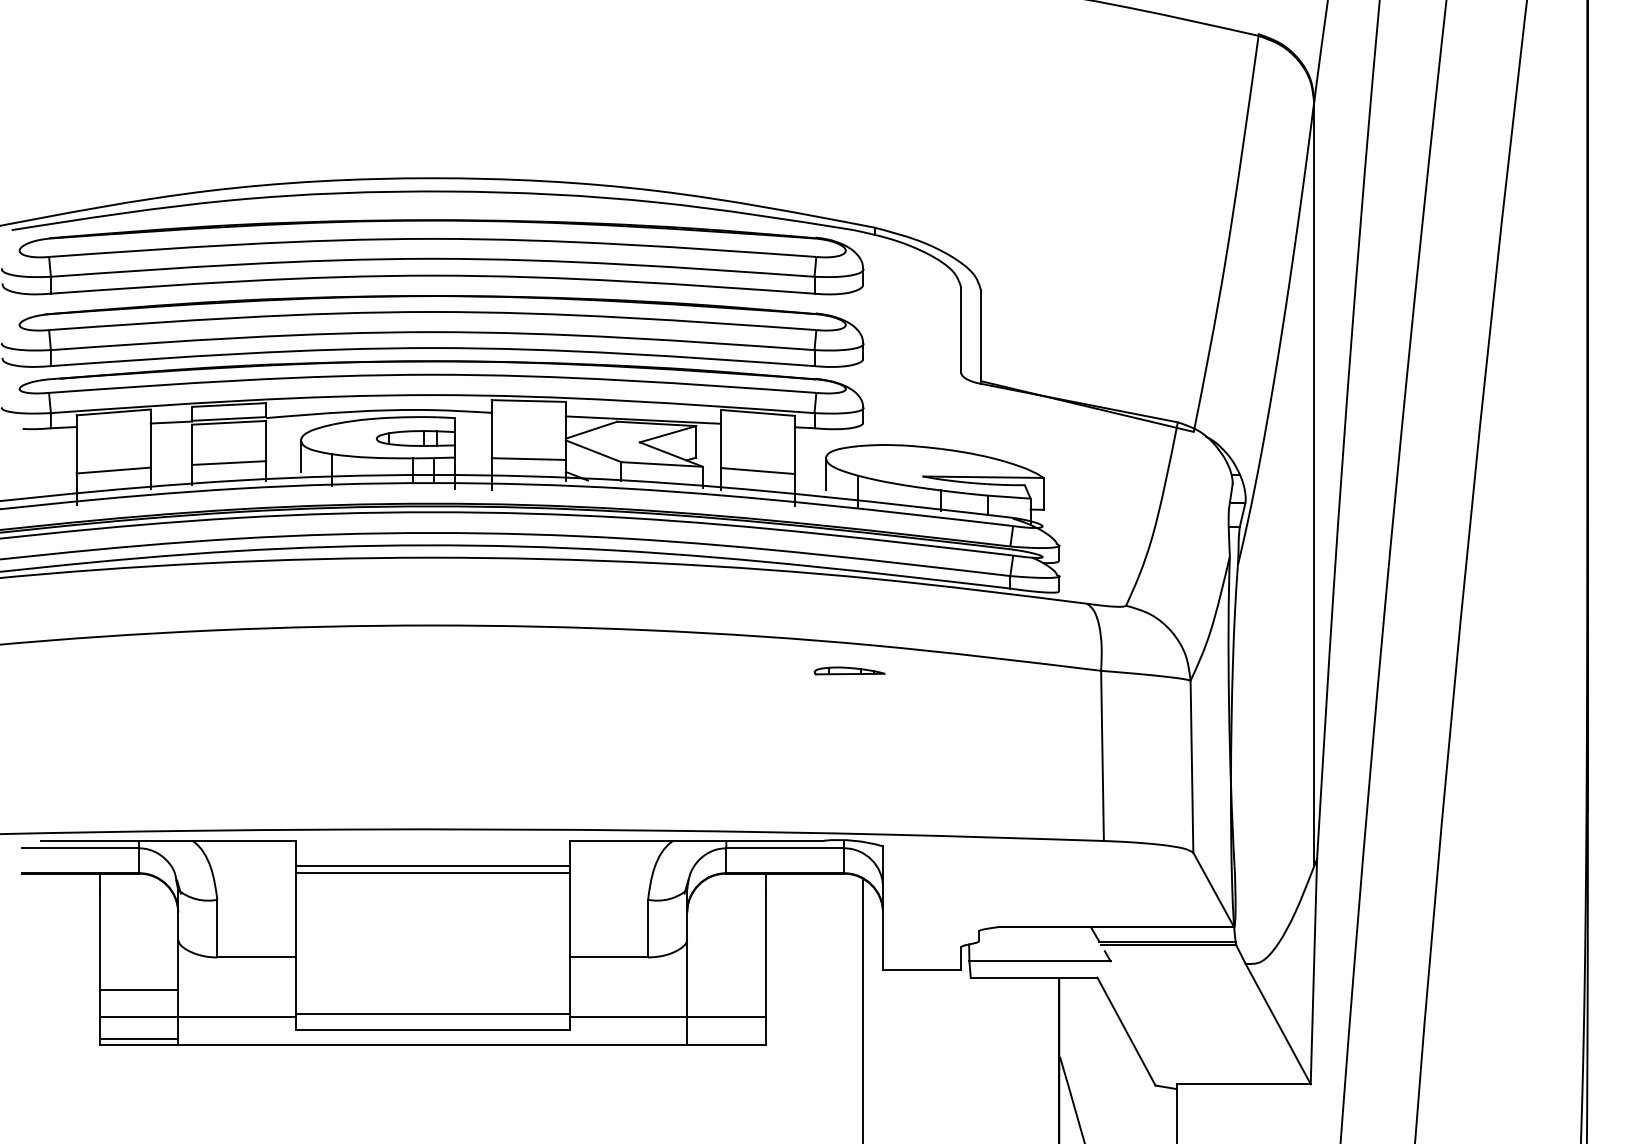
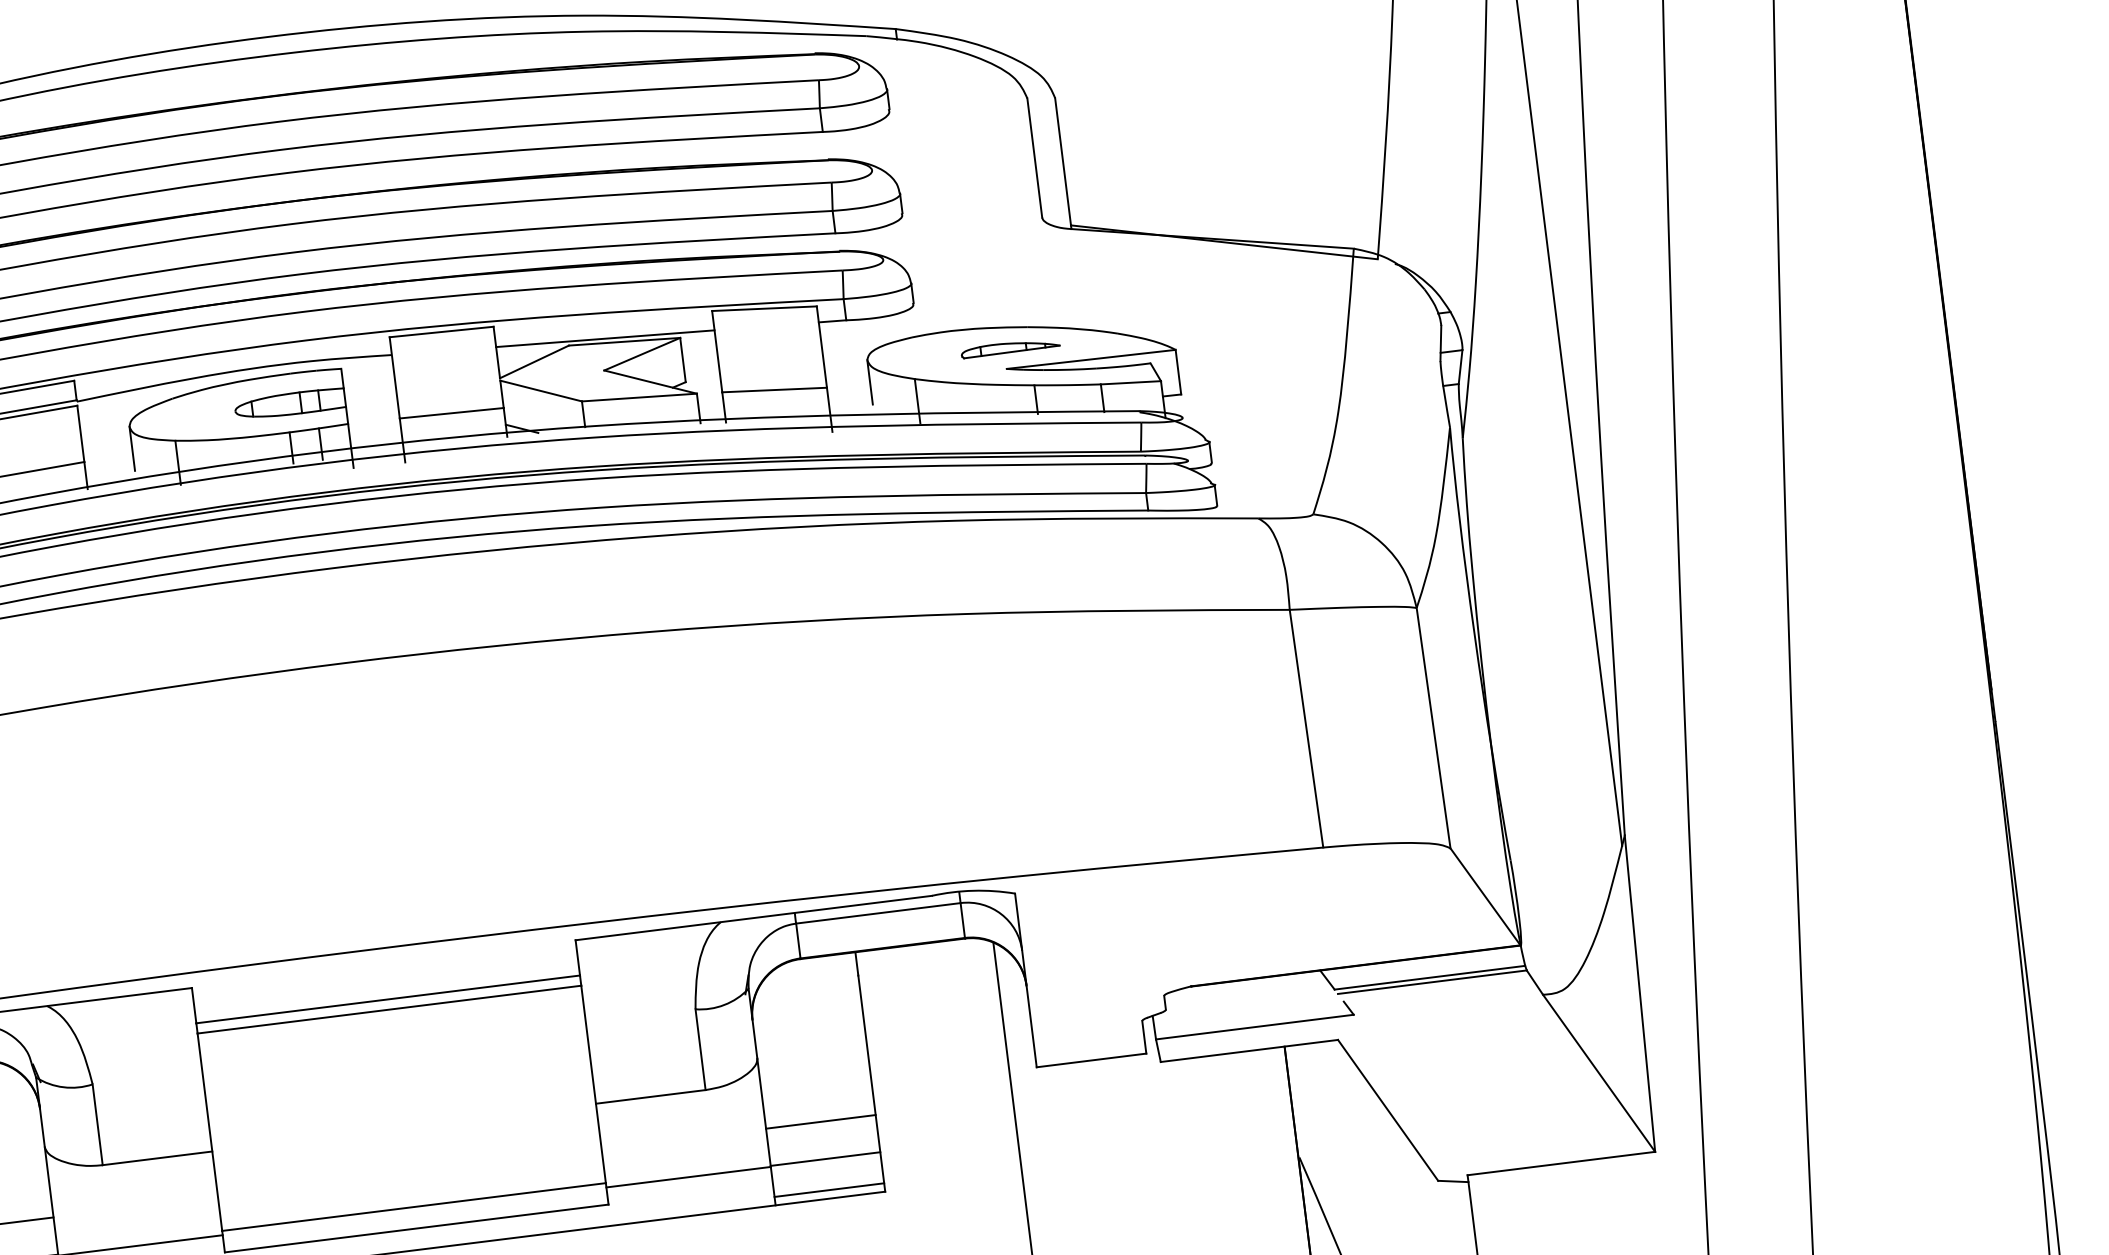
part: (849, 670) -> (1010, 347), moved
line: (726, 989) -> (820, 1121), added
line: (726, 1038) -> (829, 1189), added

